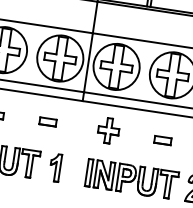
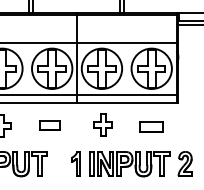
part: (47, 121) -> (49, 124), size x1.4
part: (163, 139) -> (151, 125), size x1.6
part: (54, 167) -> (75, 163), moved

